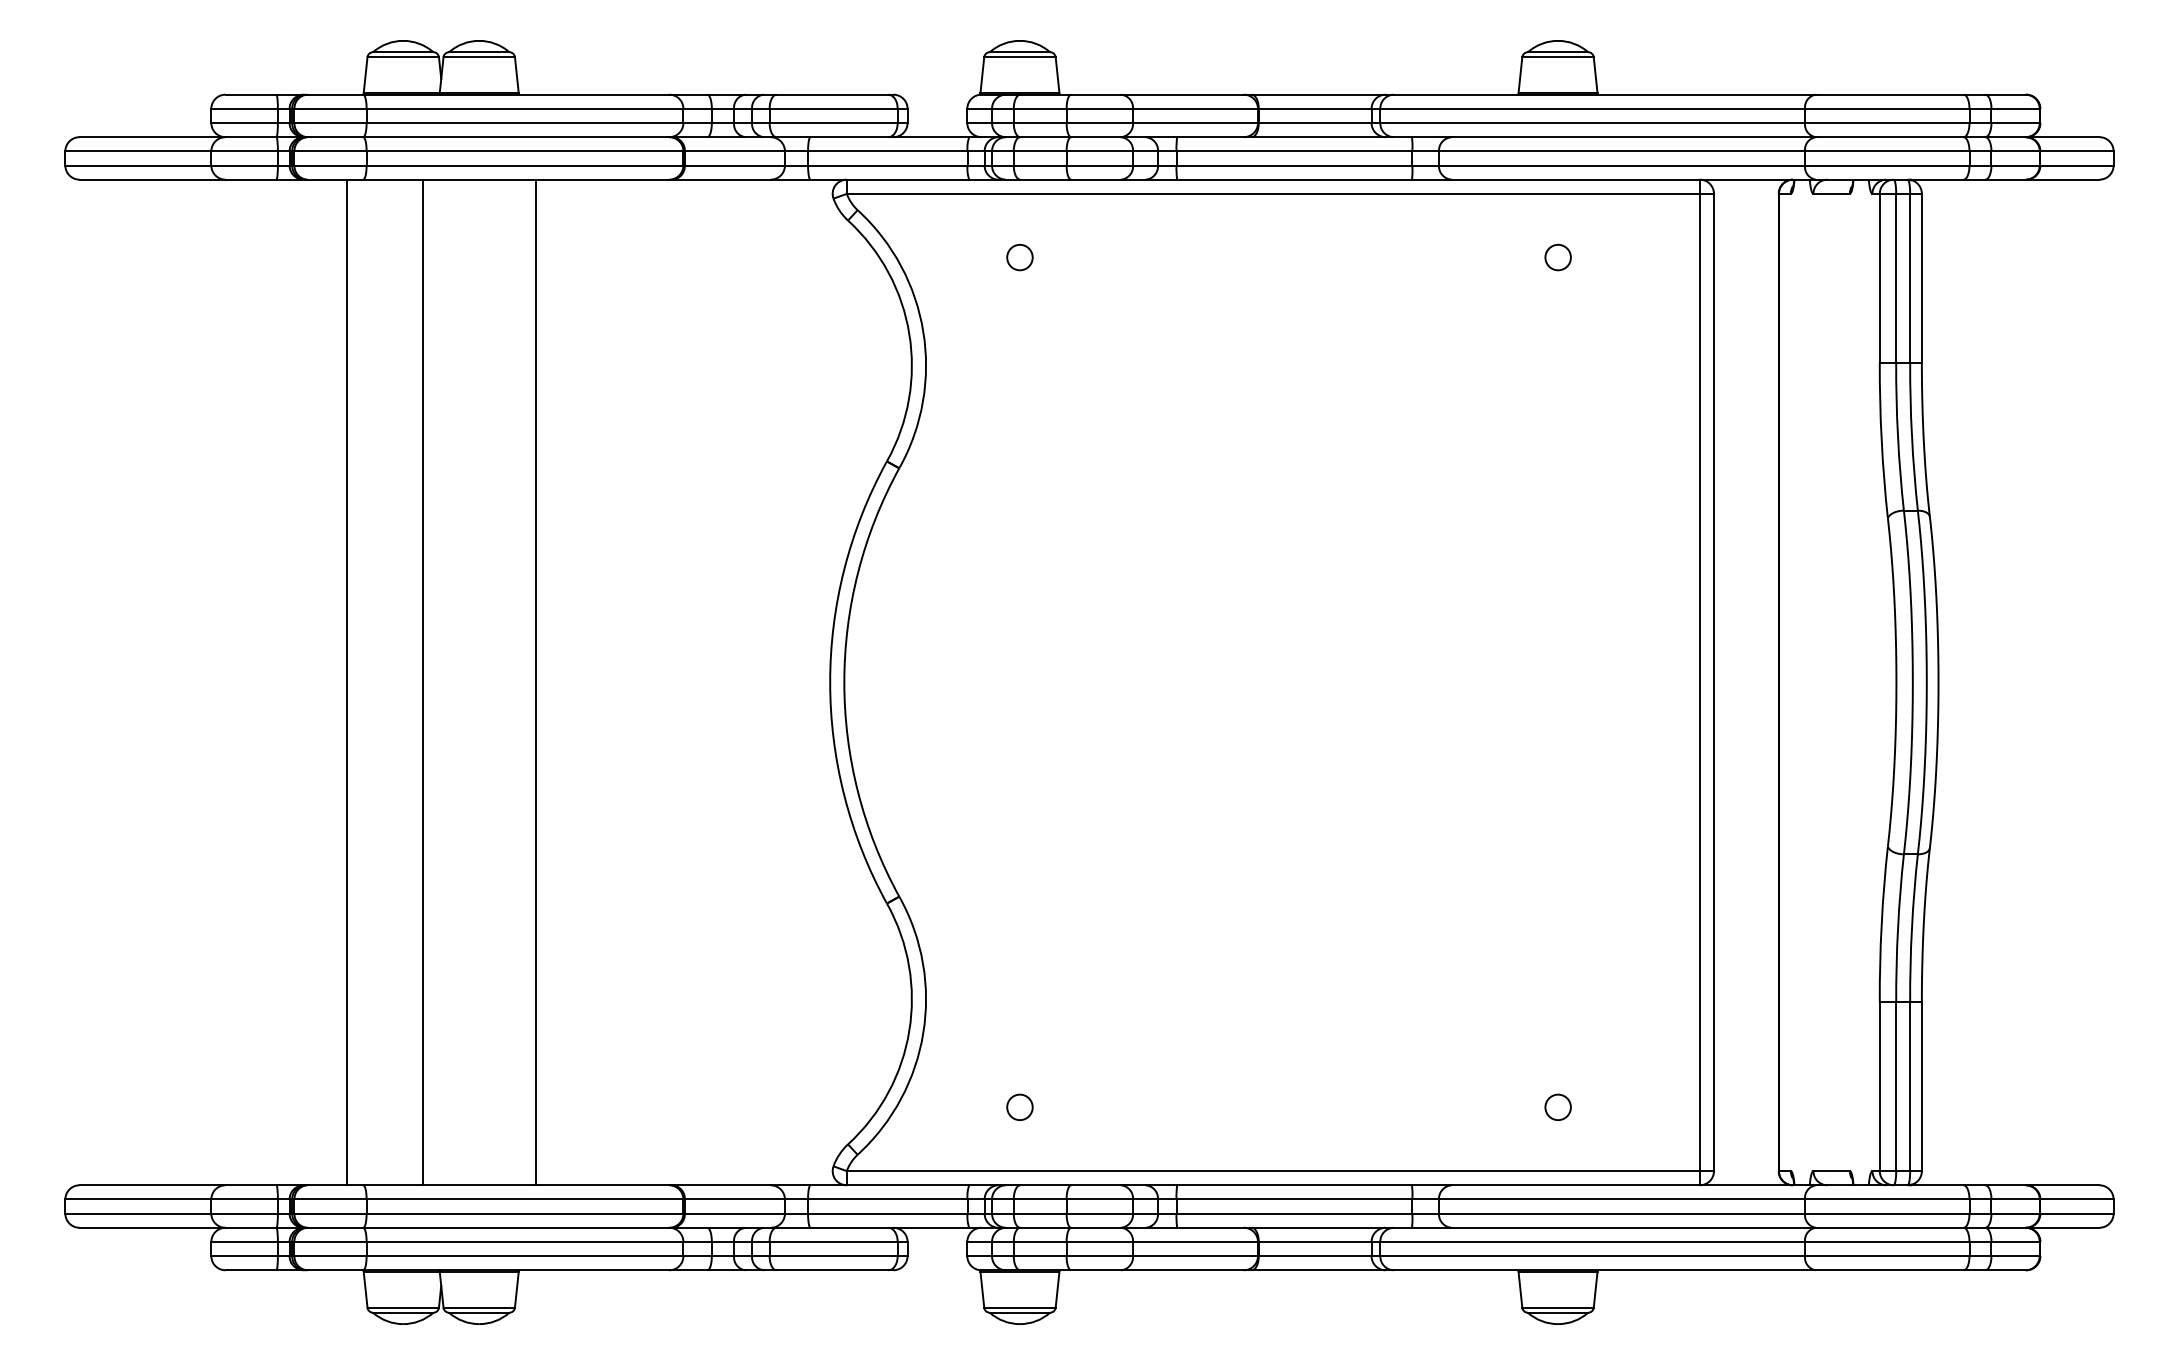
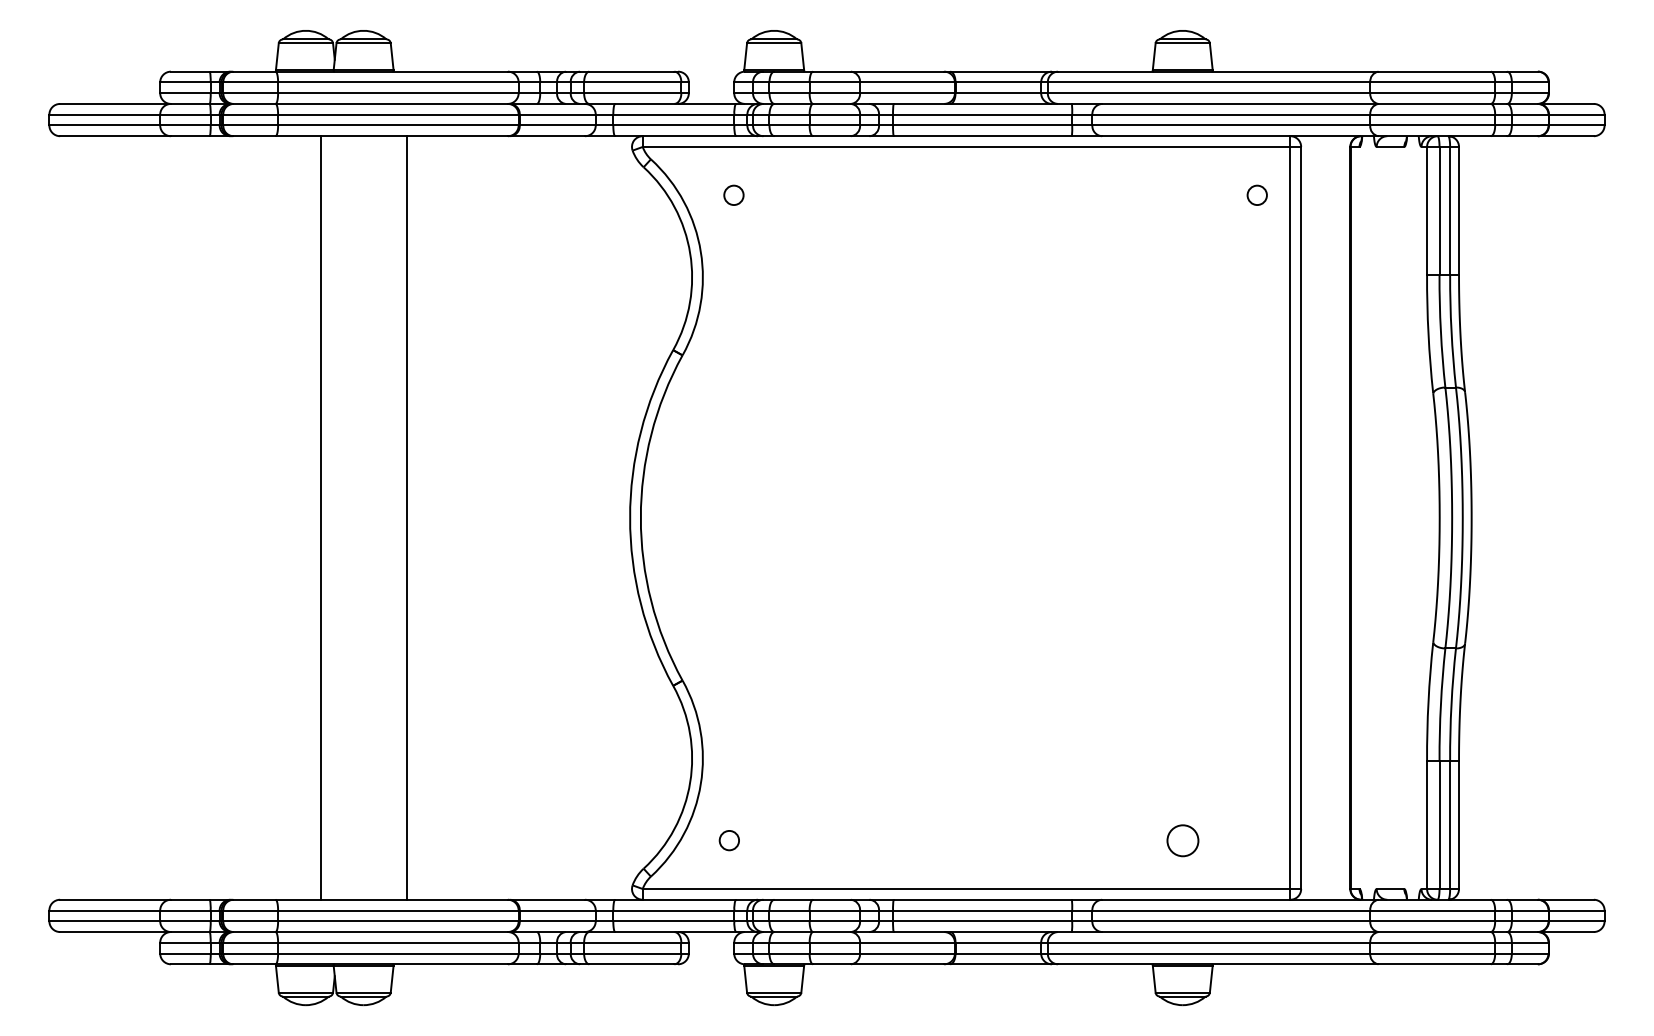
circle: (1019, 257) -> (733, 195), moved
circle: (1557, 257) -> (1256, 195), moved
line: (346, 682) -> (262, 518), removed
circle: (1019, 1106) -> (729, 839), moved
circle: (1557, 1106) -> (1182, 839), size x1.6

